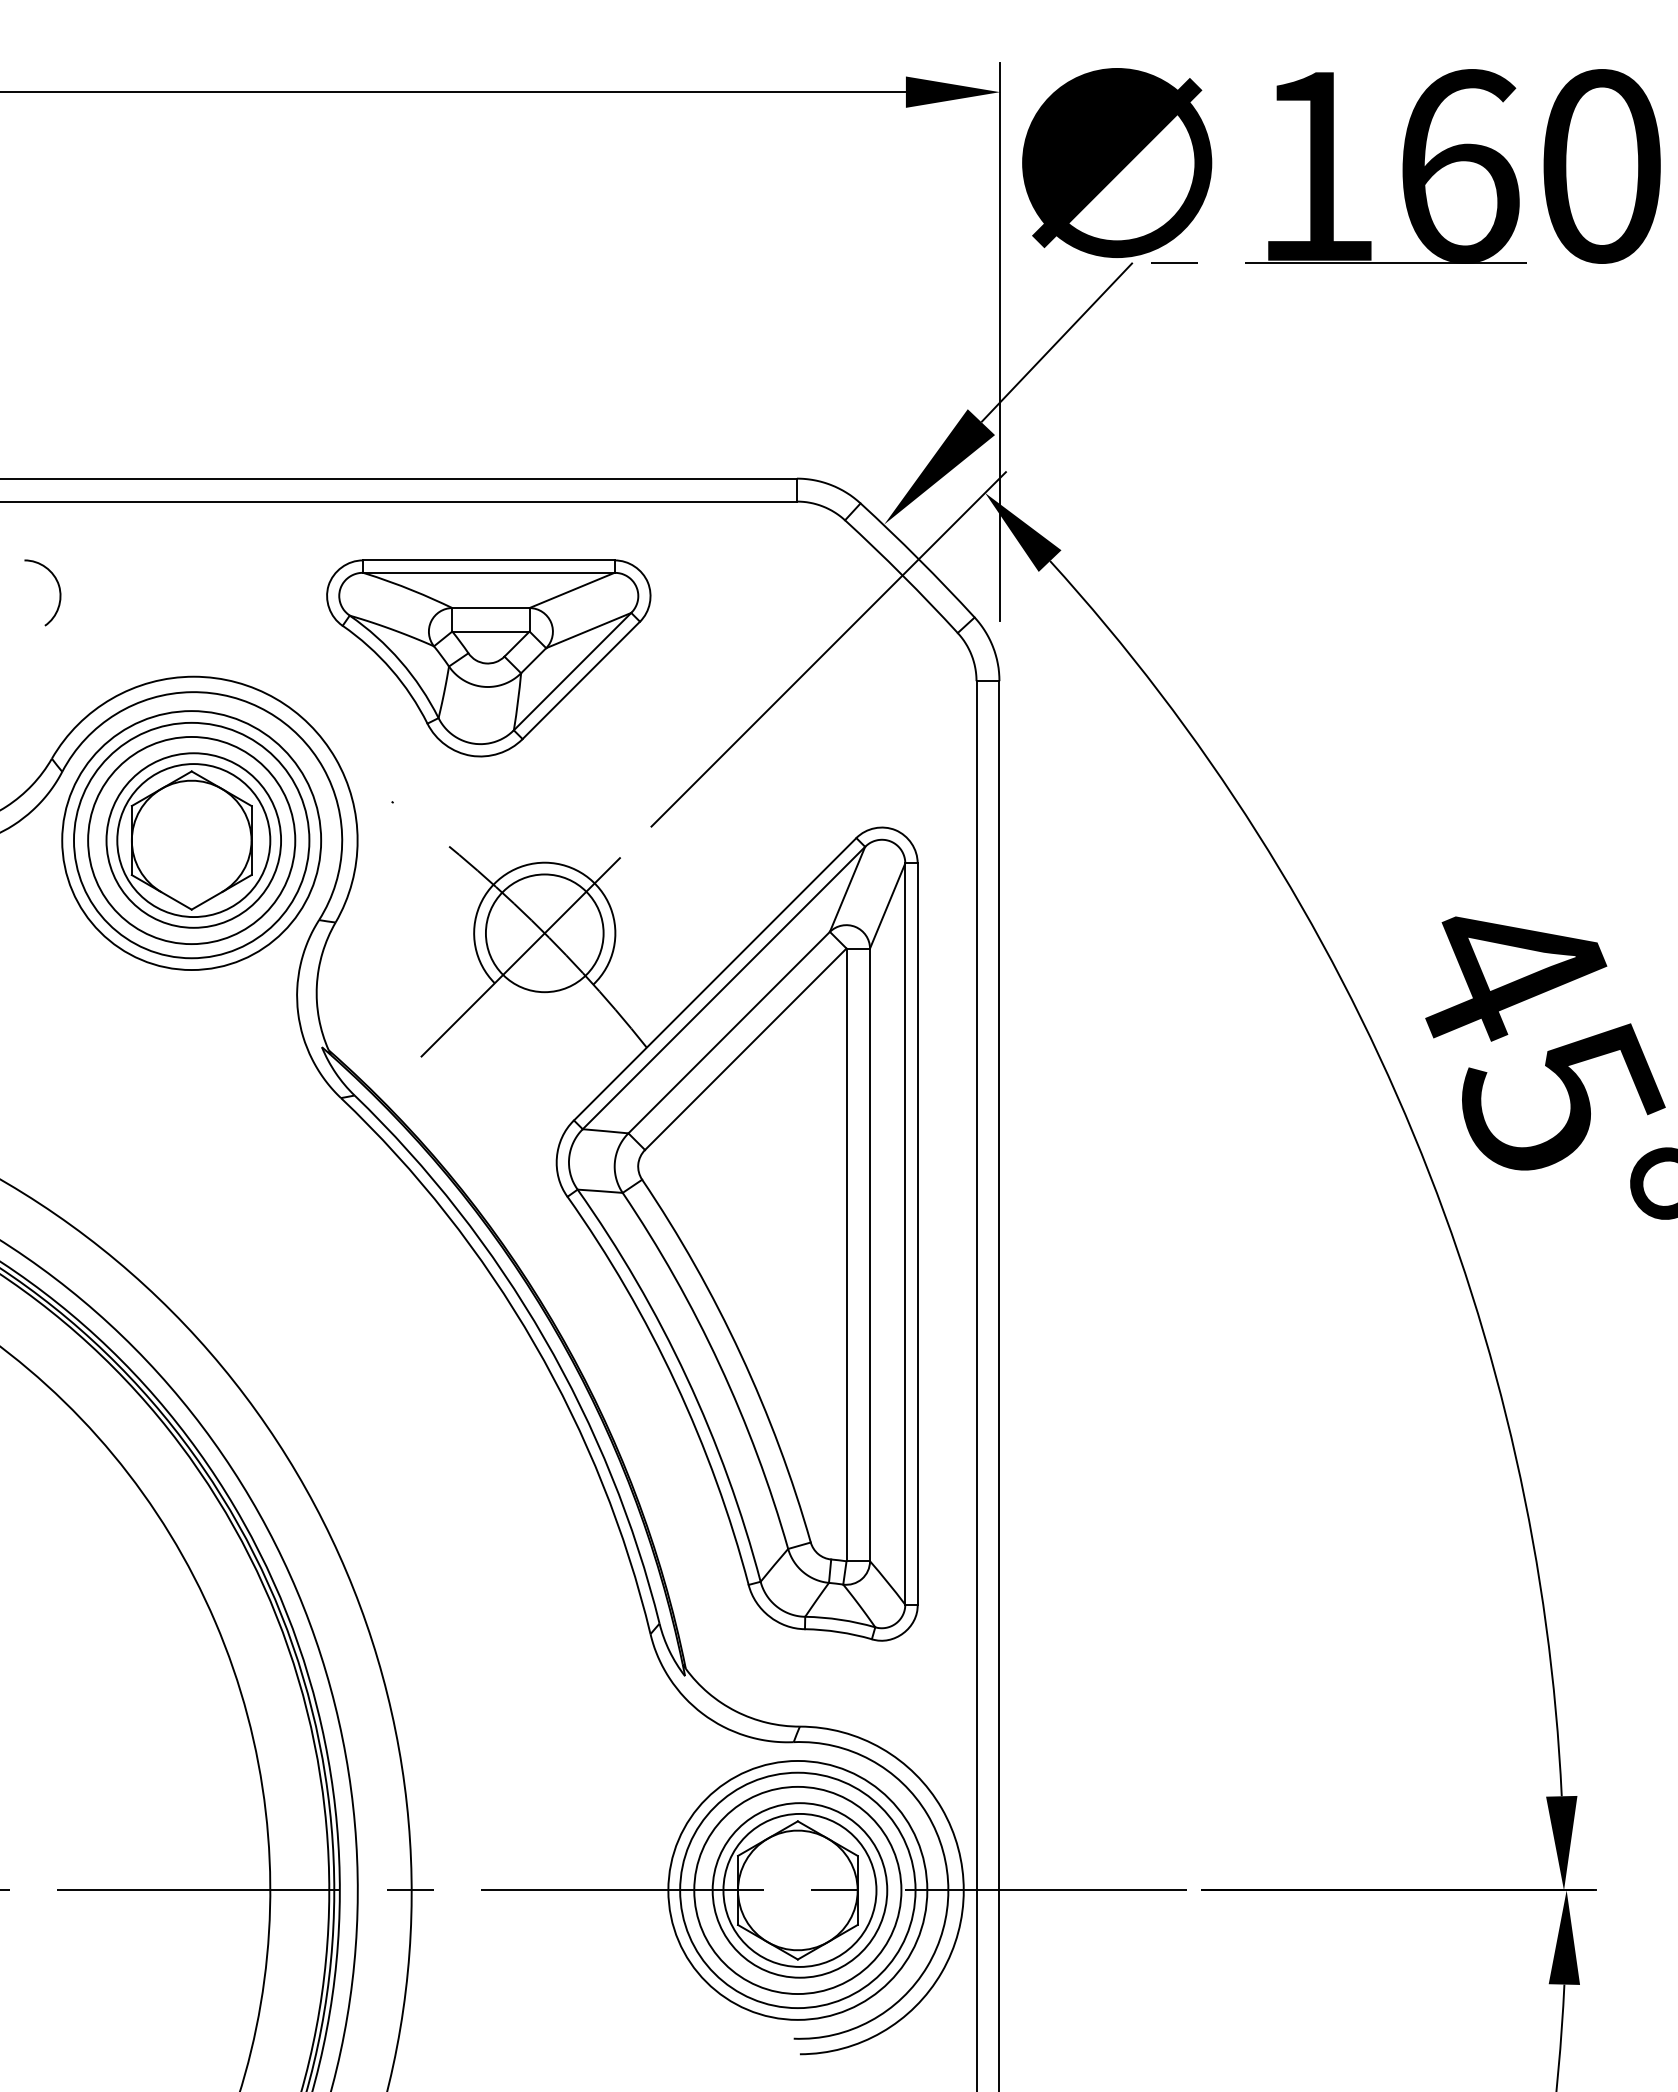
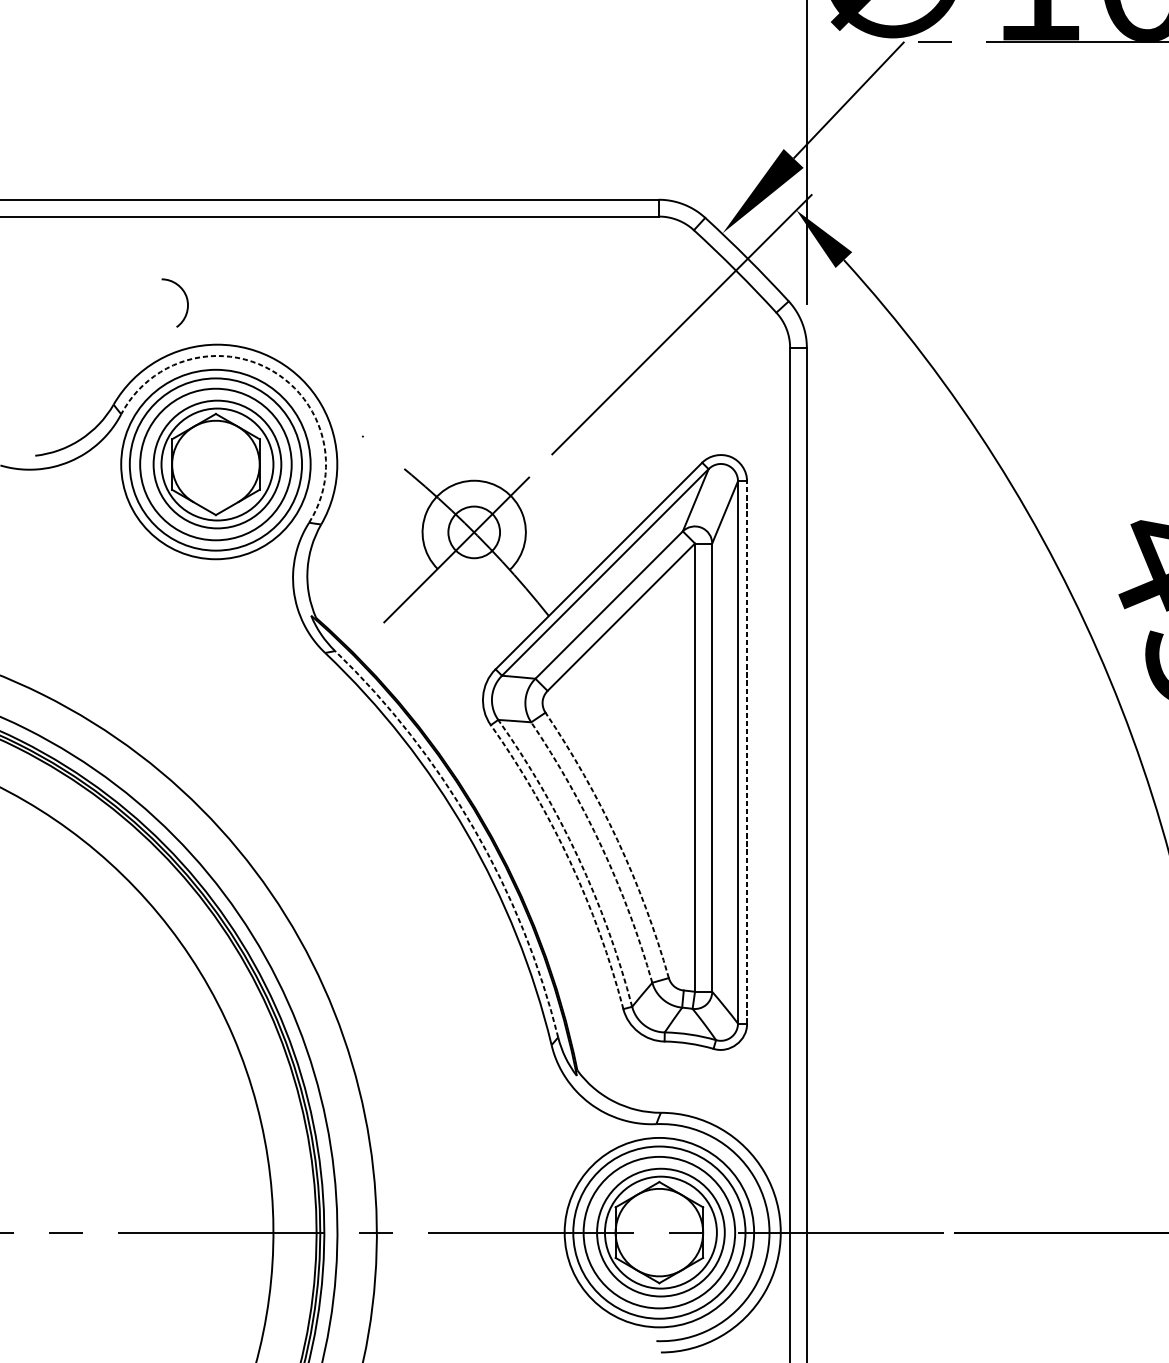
curve: (58, 588) -> (186, 299), moved
part: (488, 658) -> (433, 331), removed
arc: (268, 712) -> (272, 370), solid -> dashed
circle: (544, 933) -> (474, 532), size x0.6
line: (917, 1234) -> (746, 752), solid -> dashed
arc: (544, 1338) -> (474, 828), solid -> dashed
arc: (740, 1354) -> (617, 840), solid -> dashed
arc: (719, 1364) -> (602, 847), solid -> dashed
arc: (686, 1377) -> (577, 857), solid -> dashed
arc: (675, 1382) -> (569, 861), solid -> dashed

